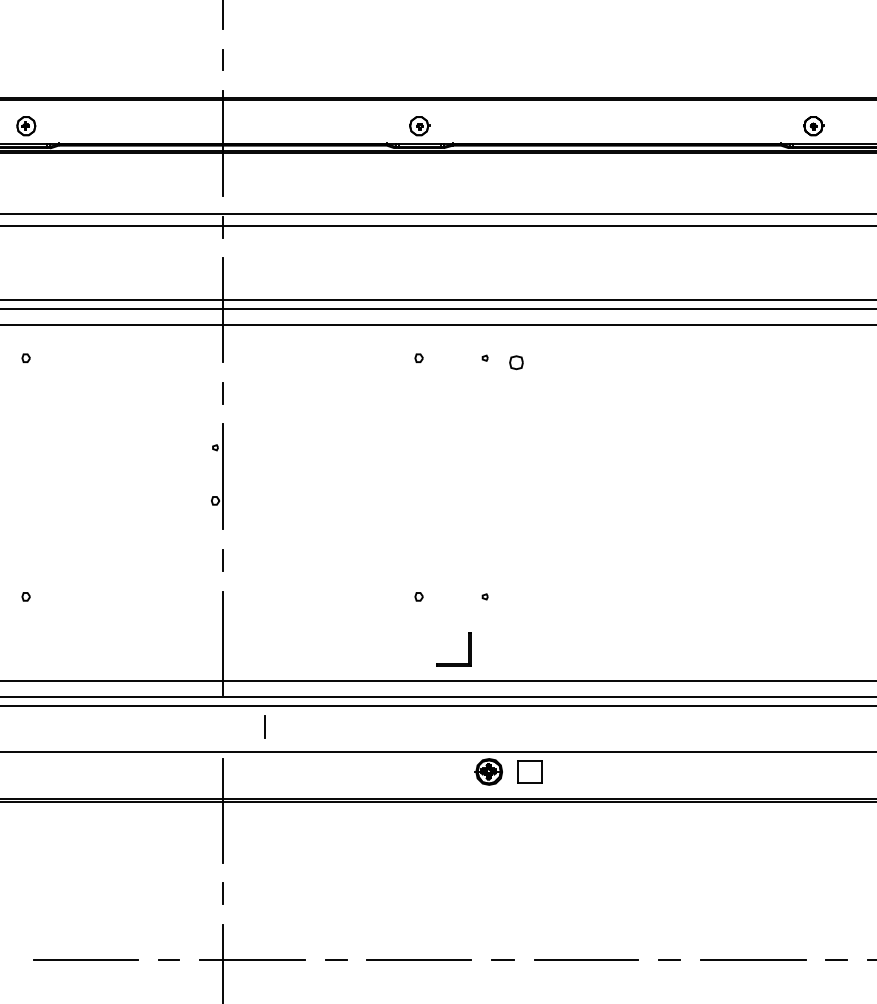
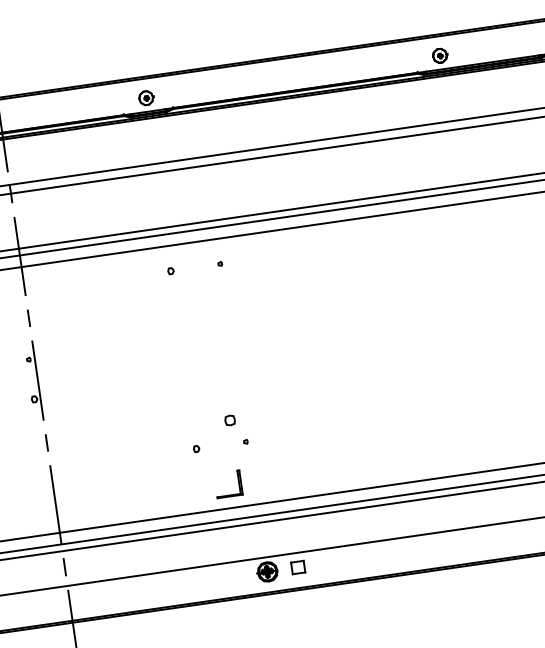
part: (516, 362) -> (230, 420), moved
line: (264, 726) -> (64, 566), moved
part: (530, 771) -> (298, 567), size x0.71

